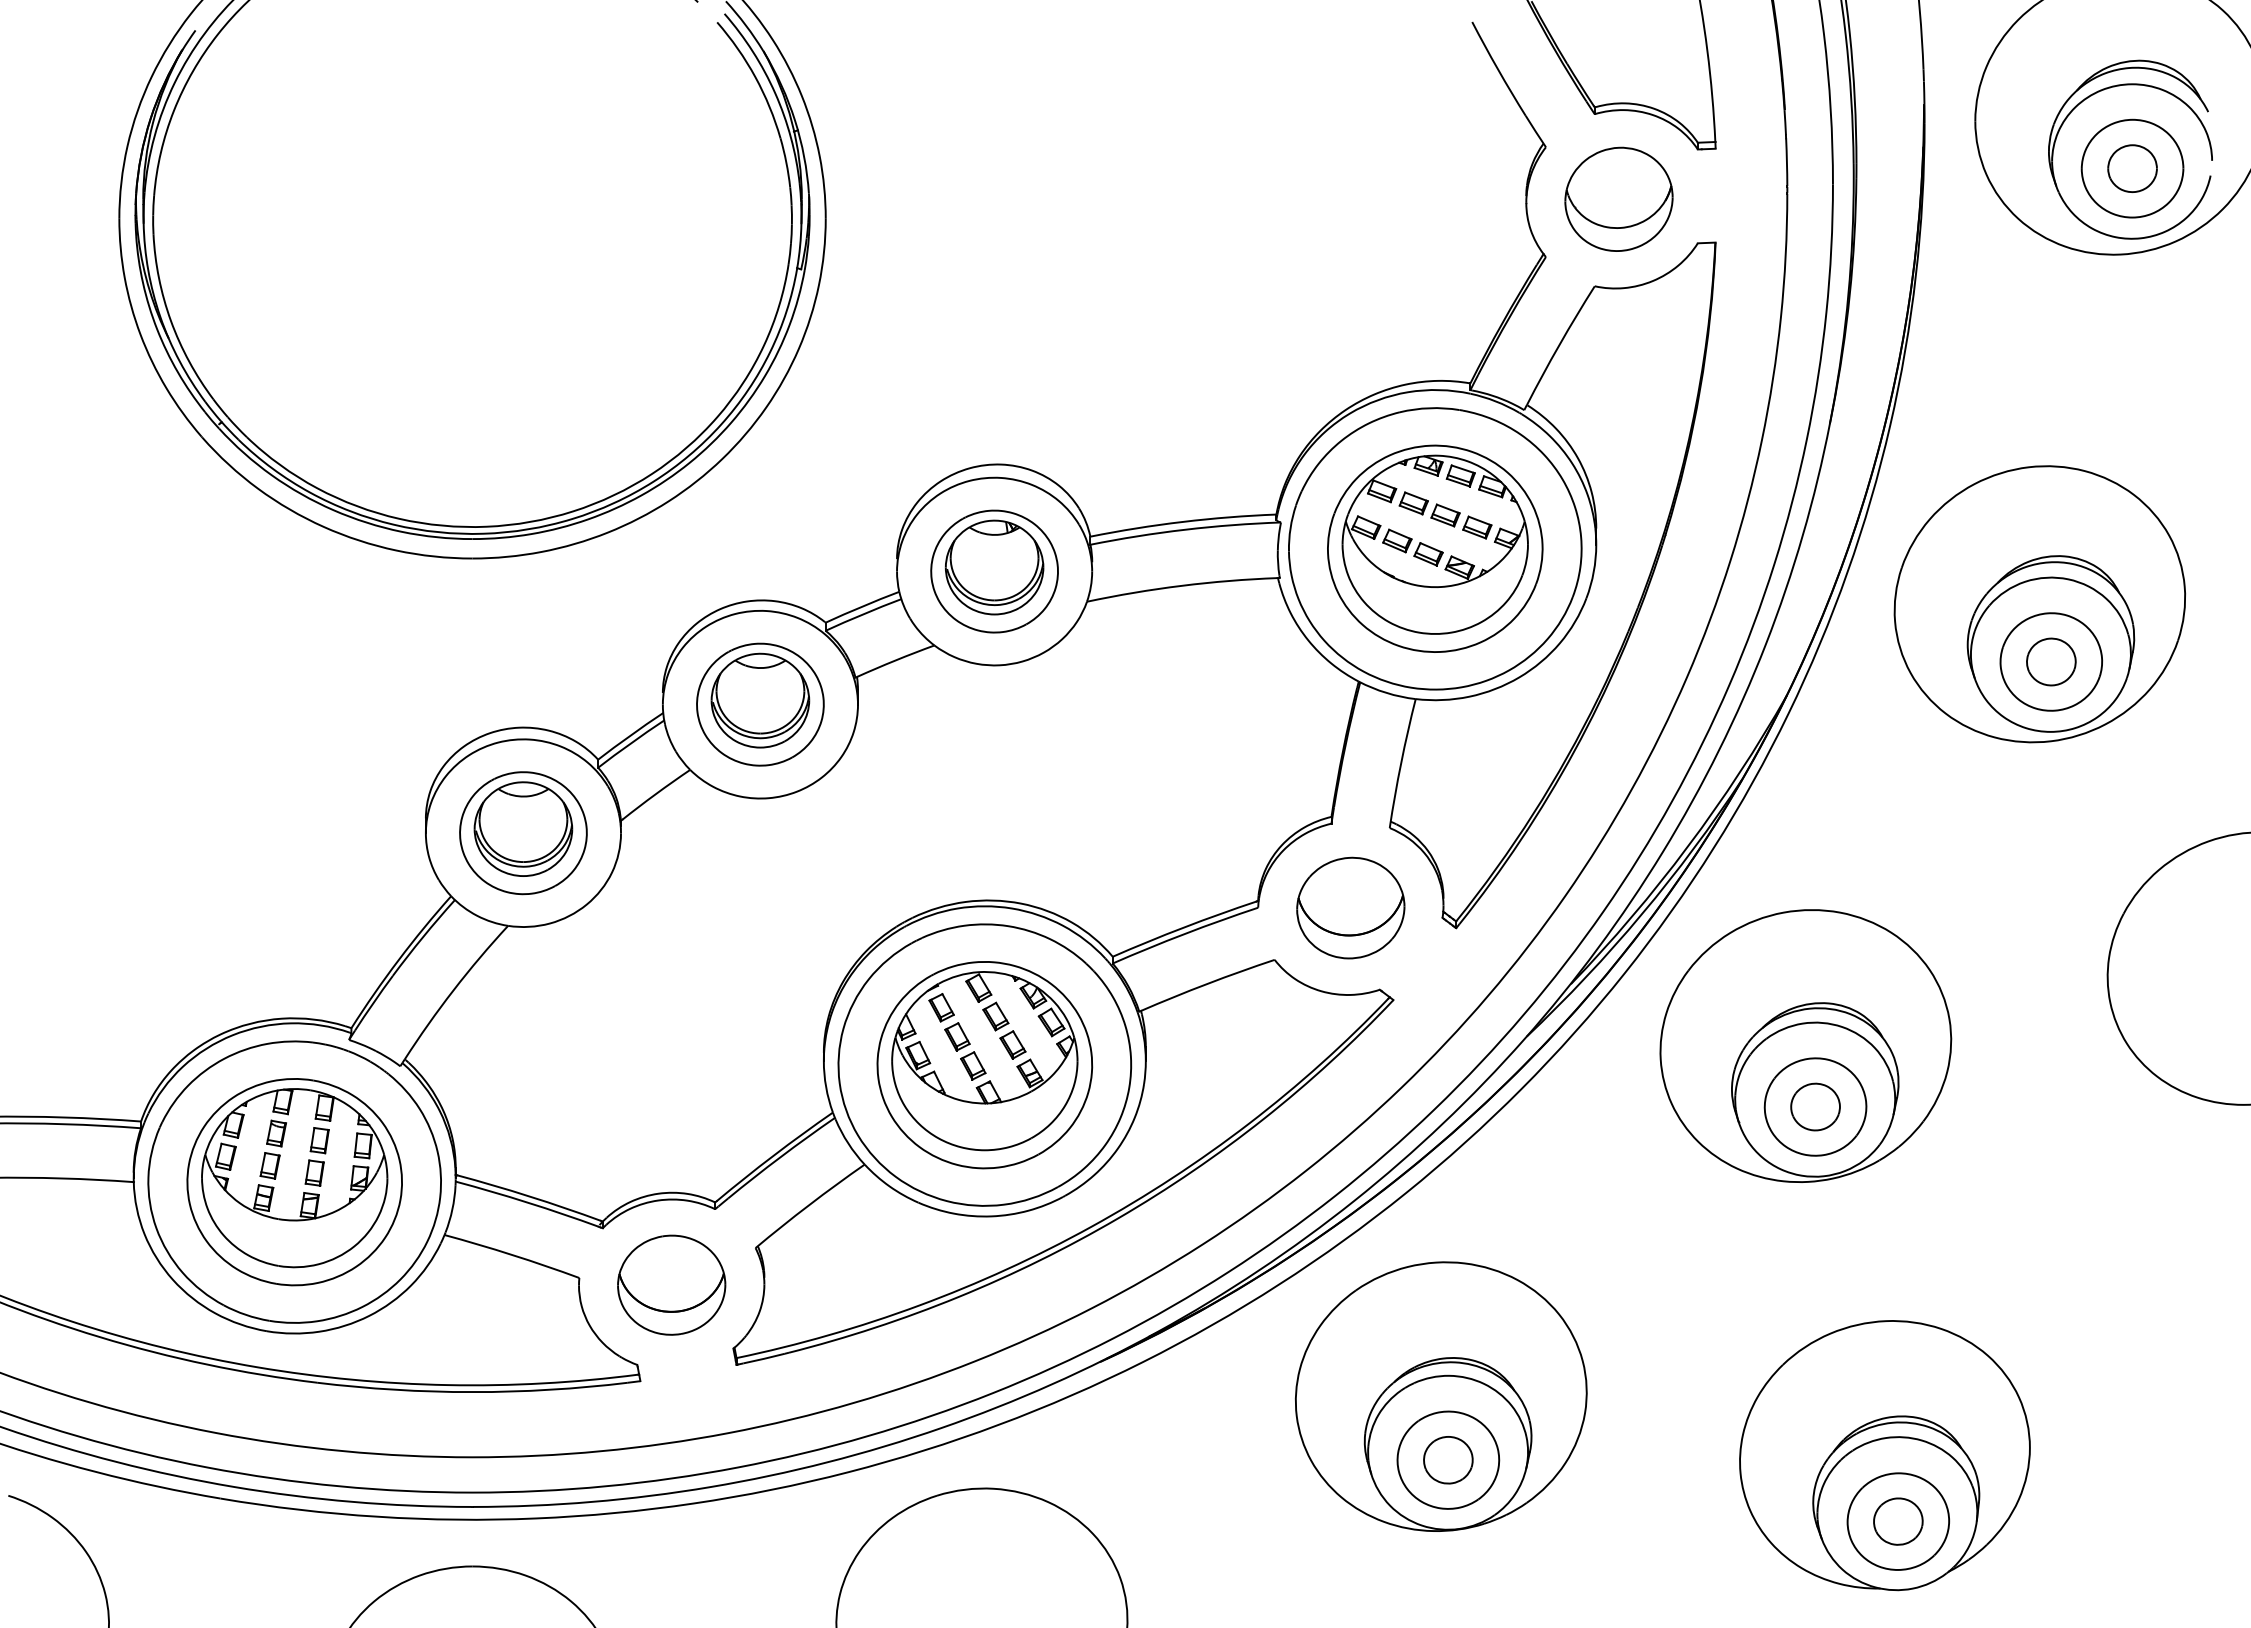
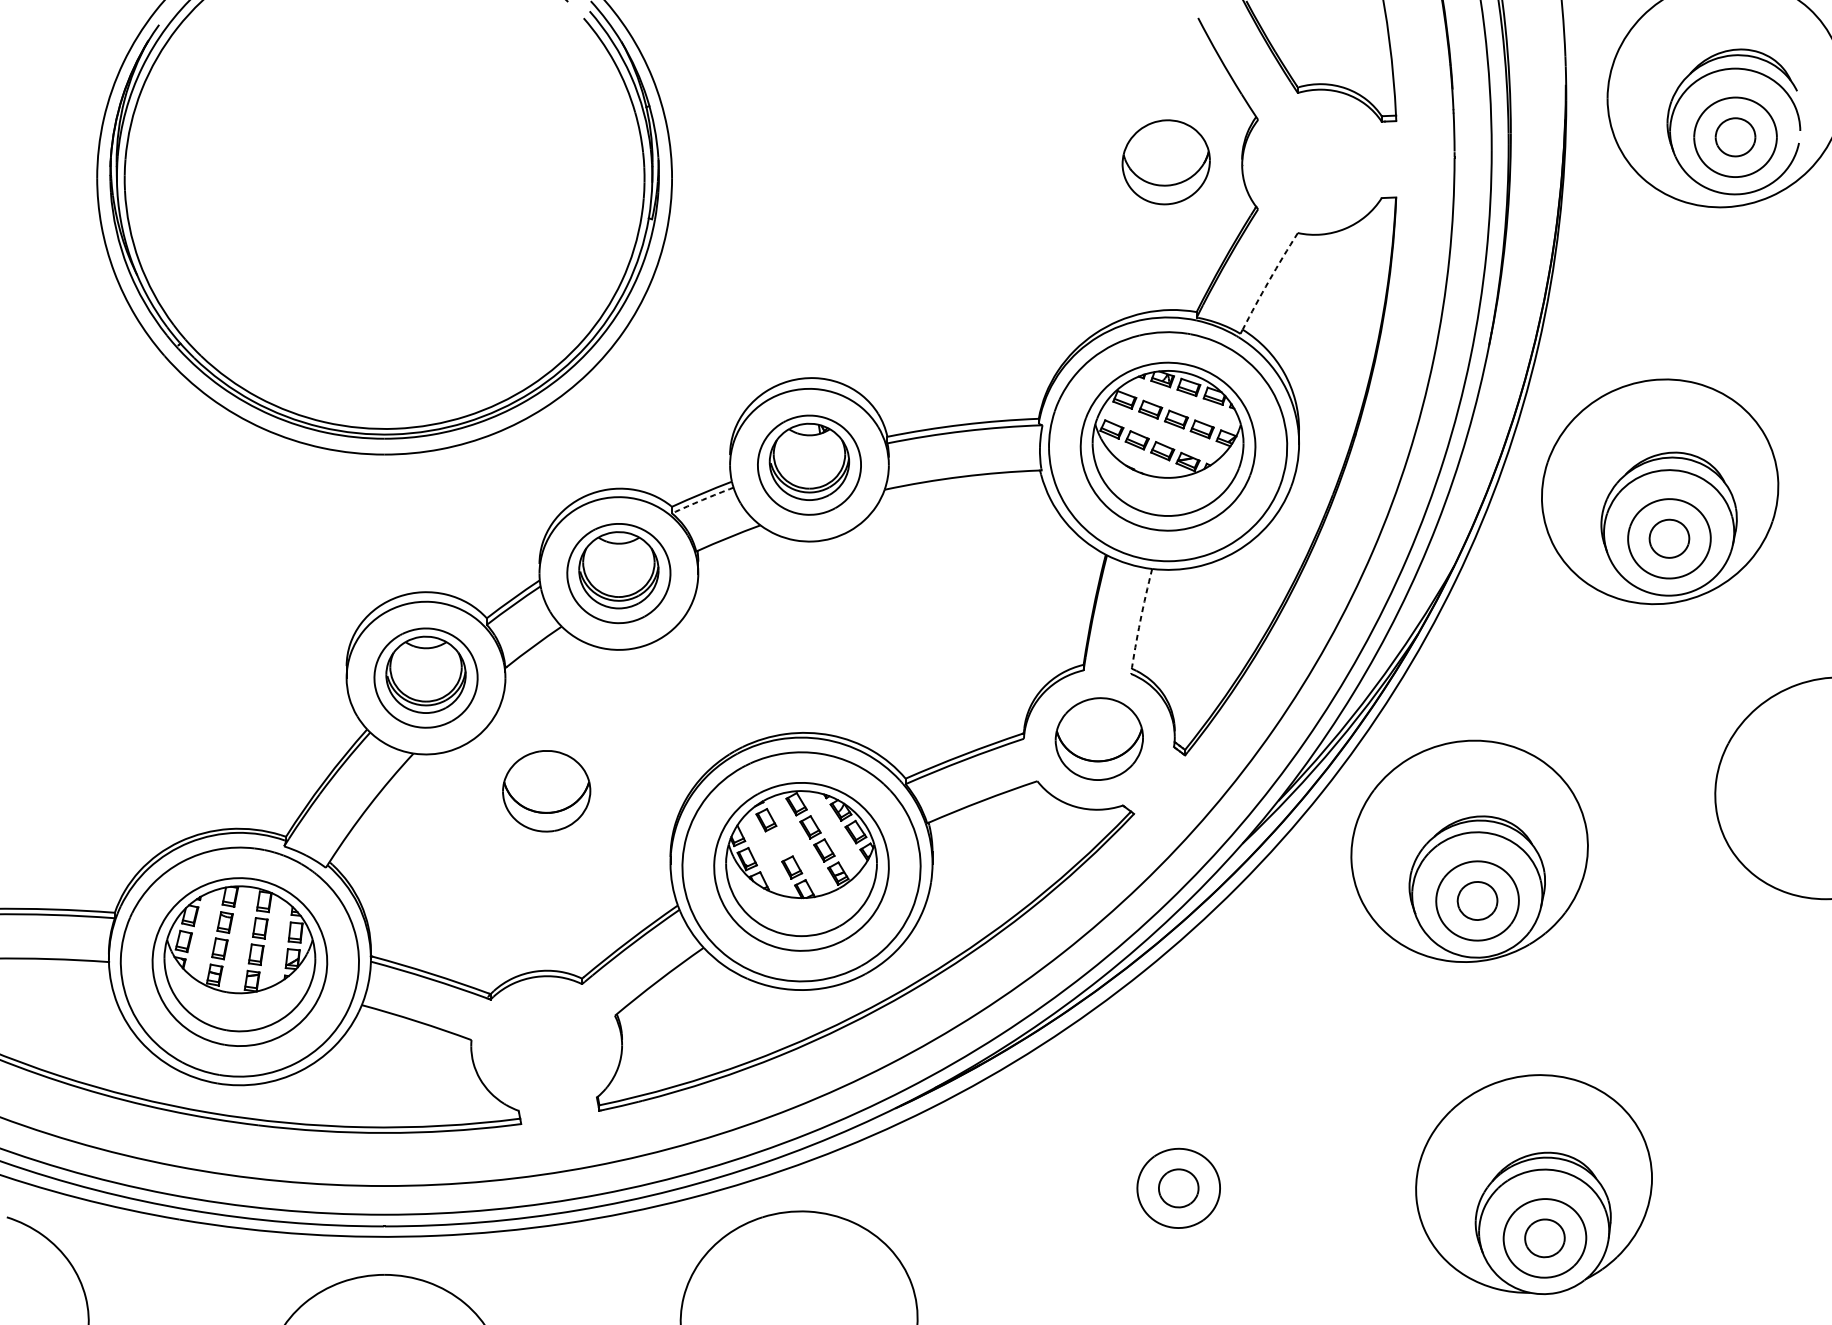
part: (1618, 198) -> (1165, 161), moved
arc: (1559, 344) -> (1269, 280), solid -> dashed
arc: (863, 614) -> (702, 500), solid -> dashed
arc: (1401, 763) -> (1140, 621), solid -> dashed
part: (957, 1036) -> (779, 843), removed
part: (671, 1284) -> (546, 790), moved
part: (1441, 1396) -> (1173, 1136), removed

